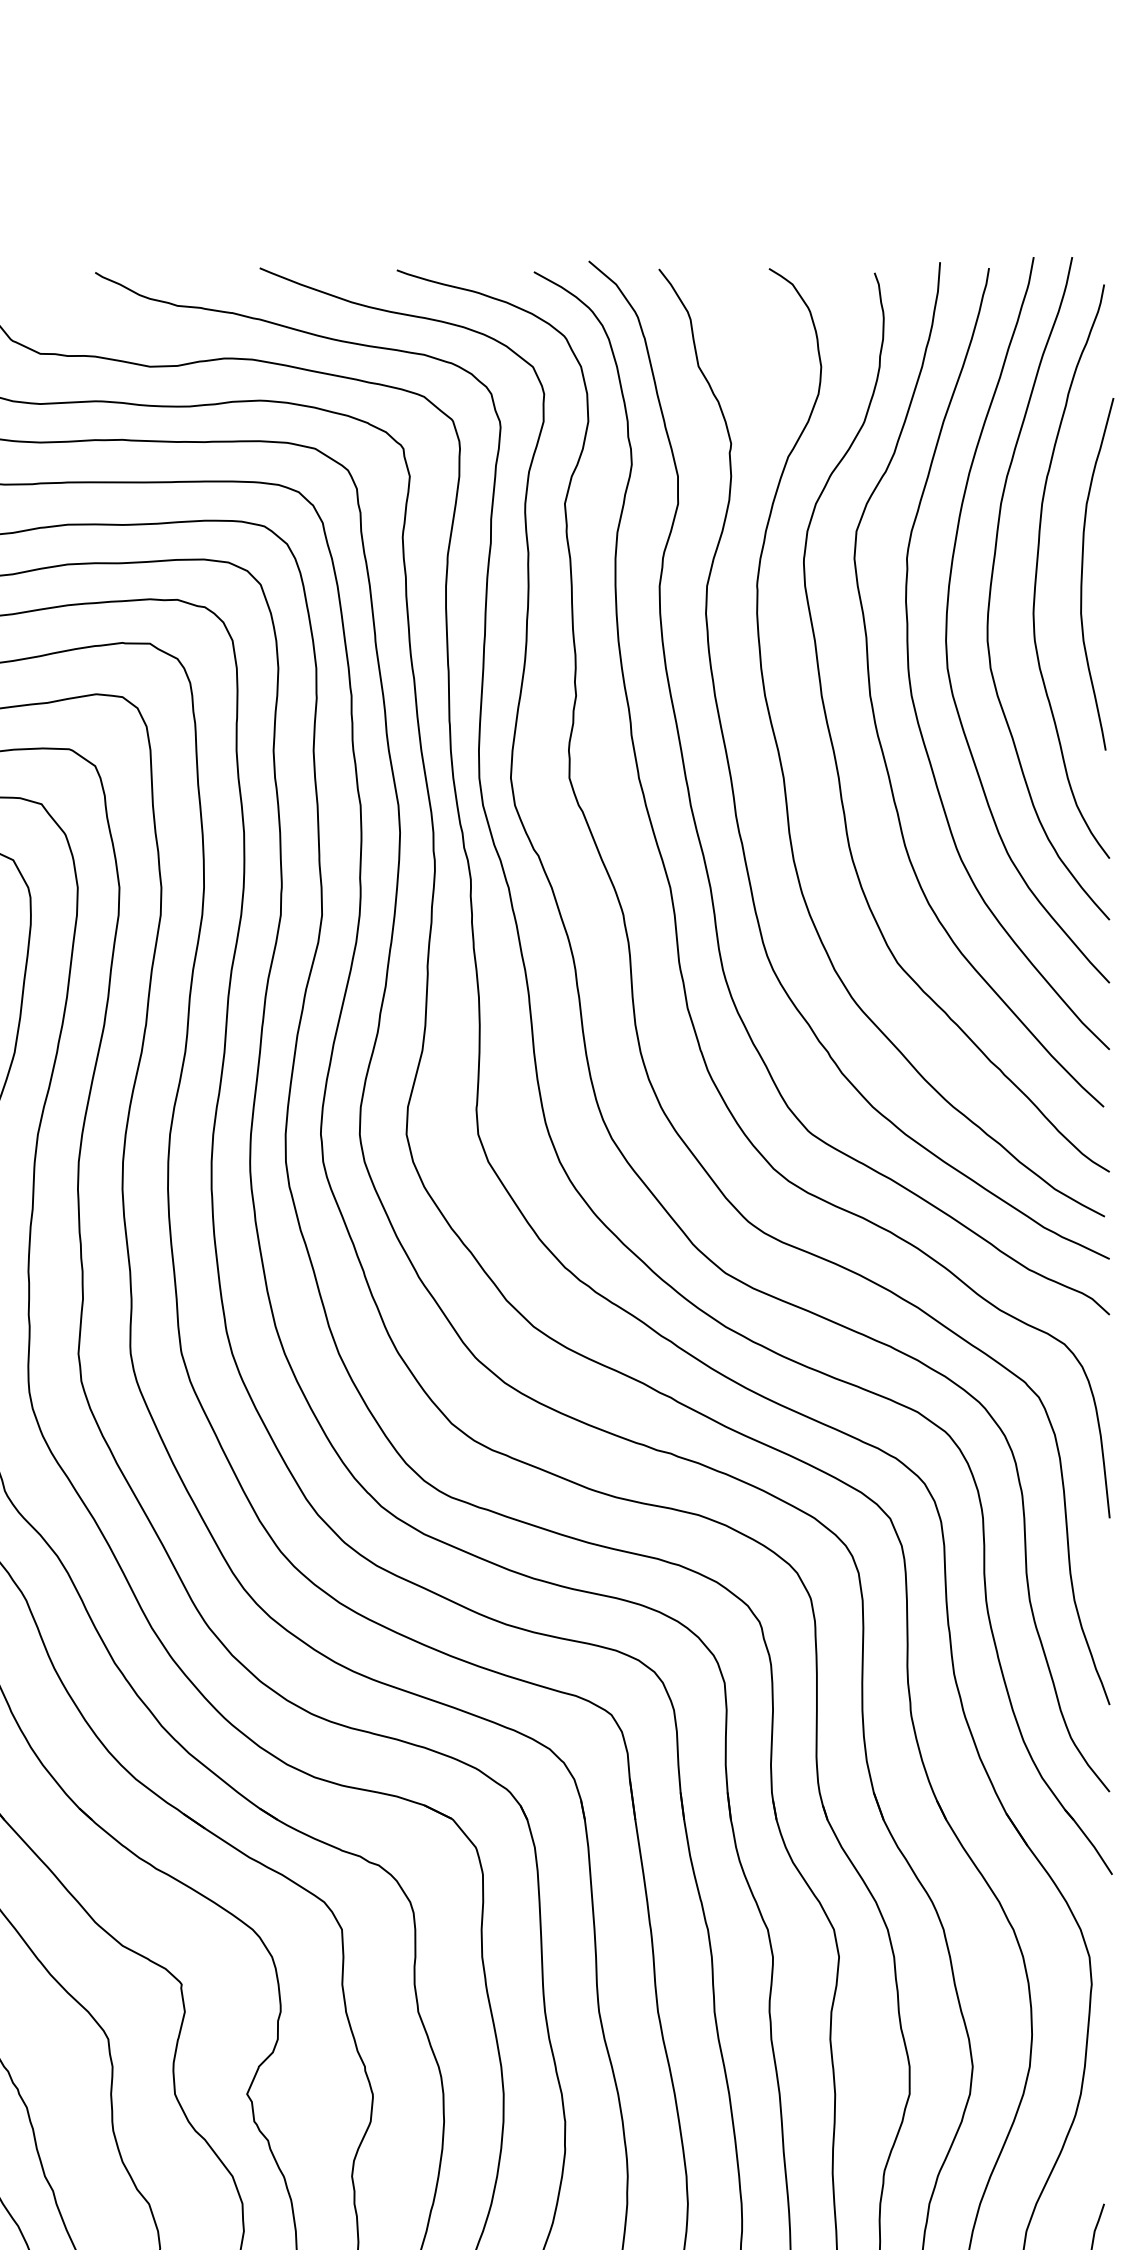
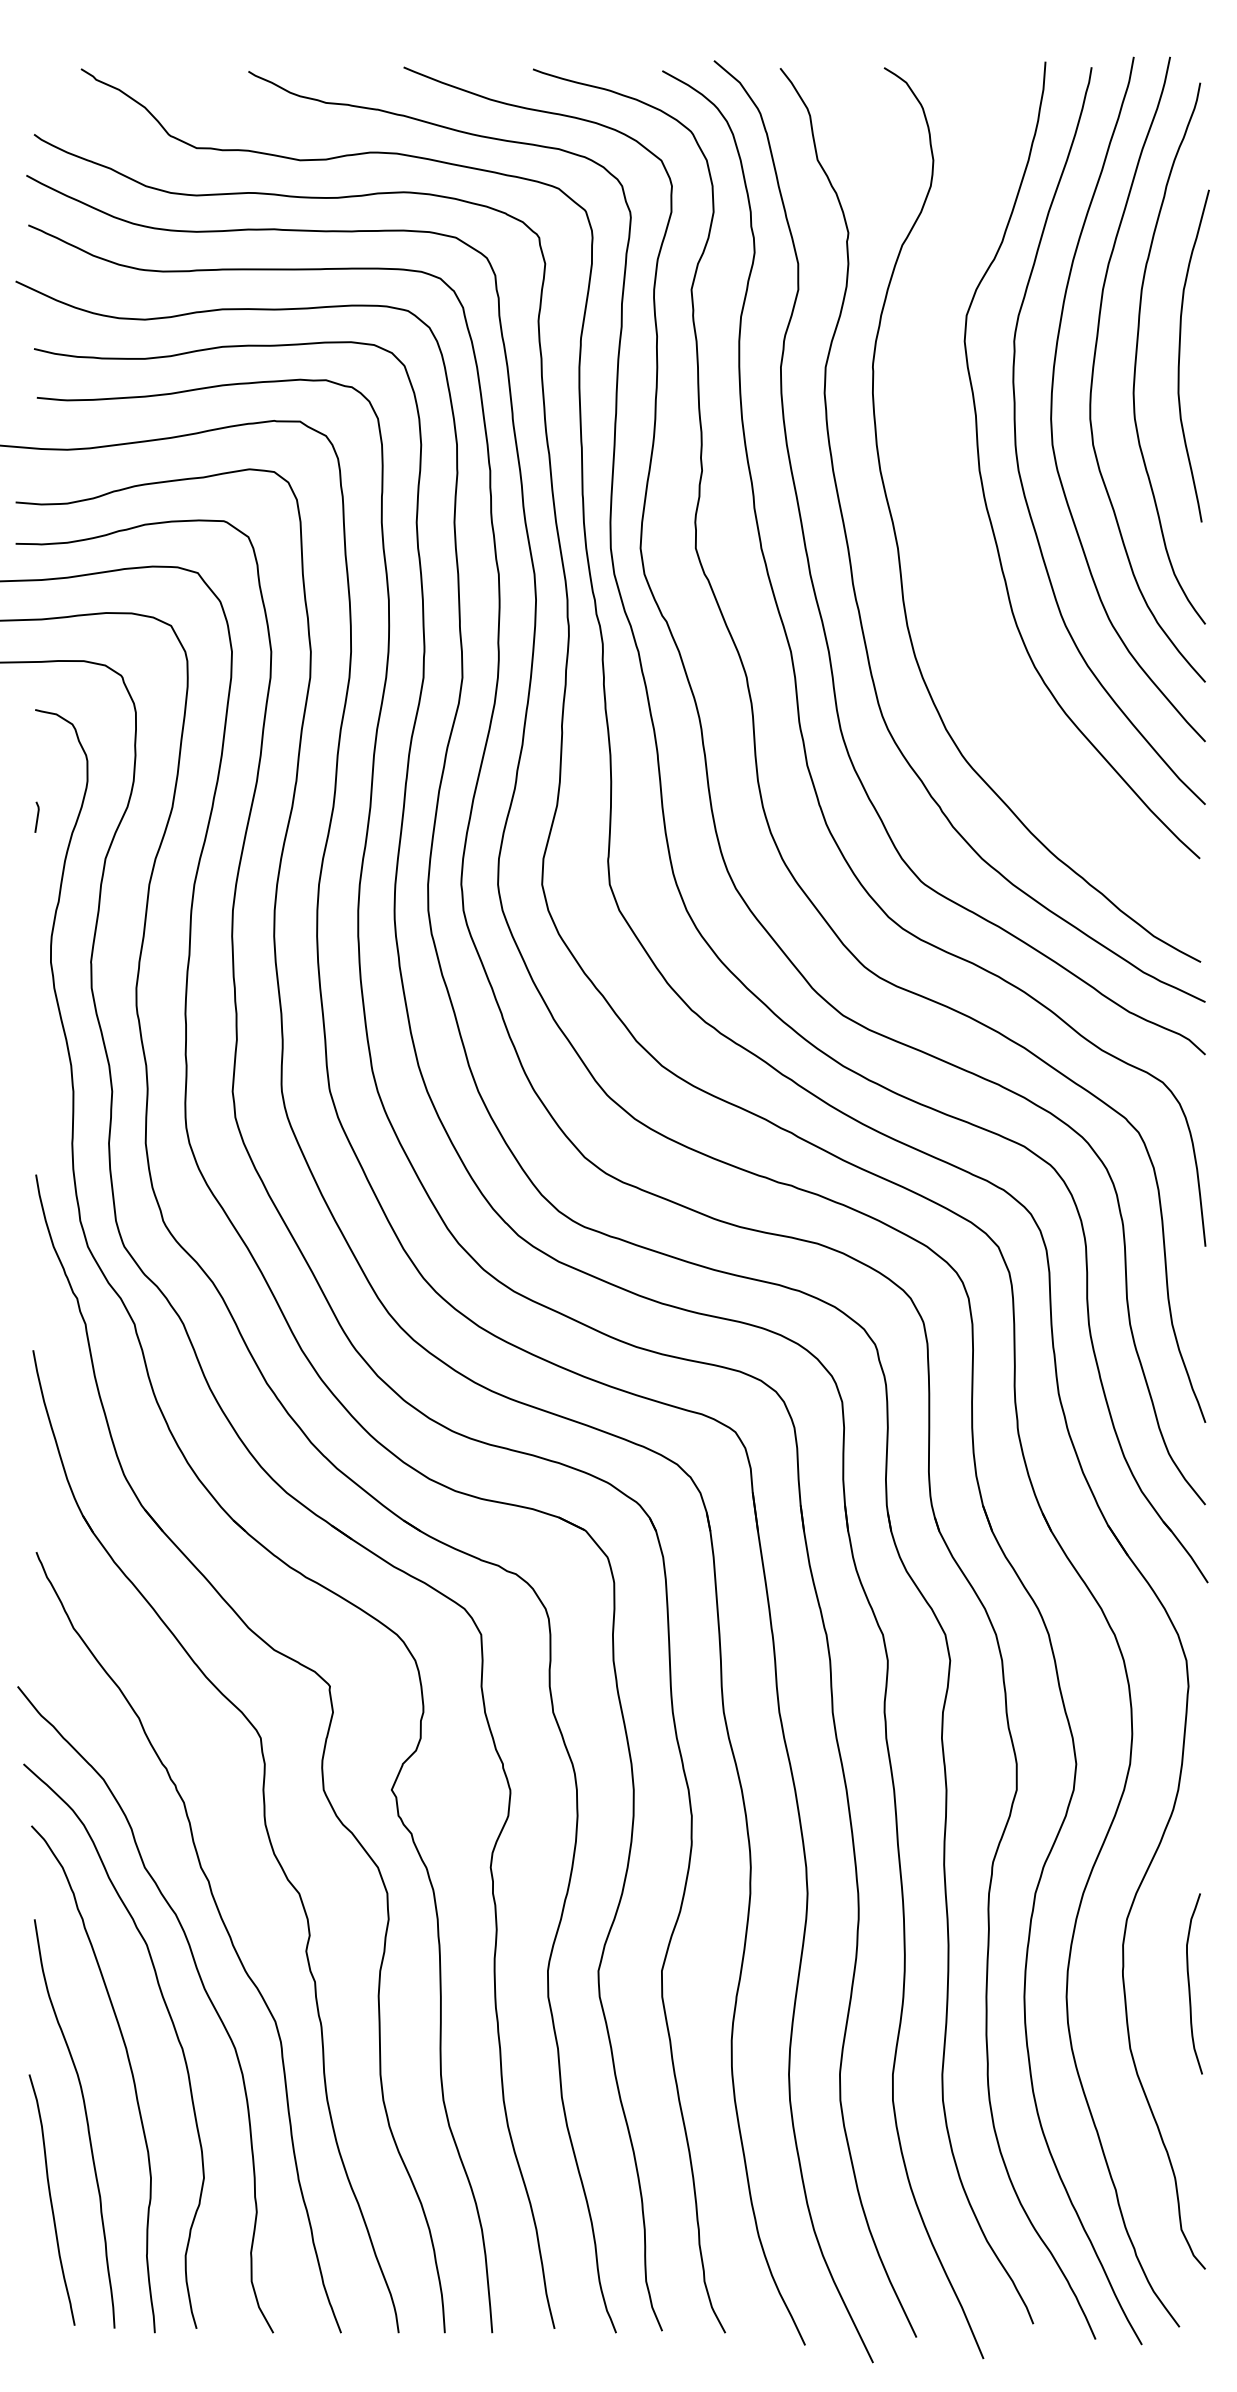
curve: (835, 751) -> (946, 523), removed

